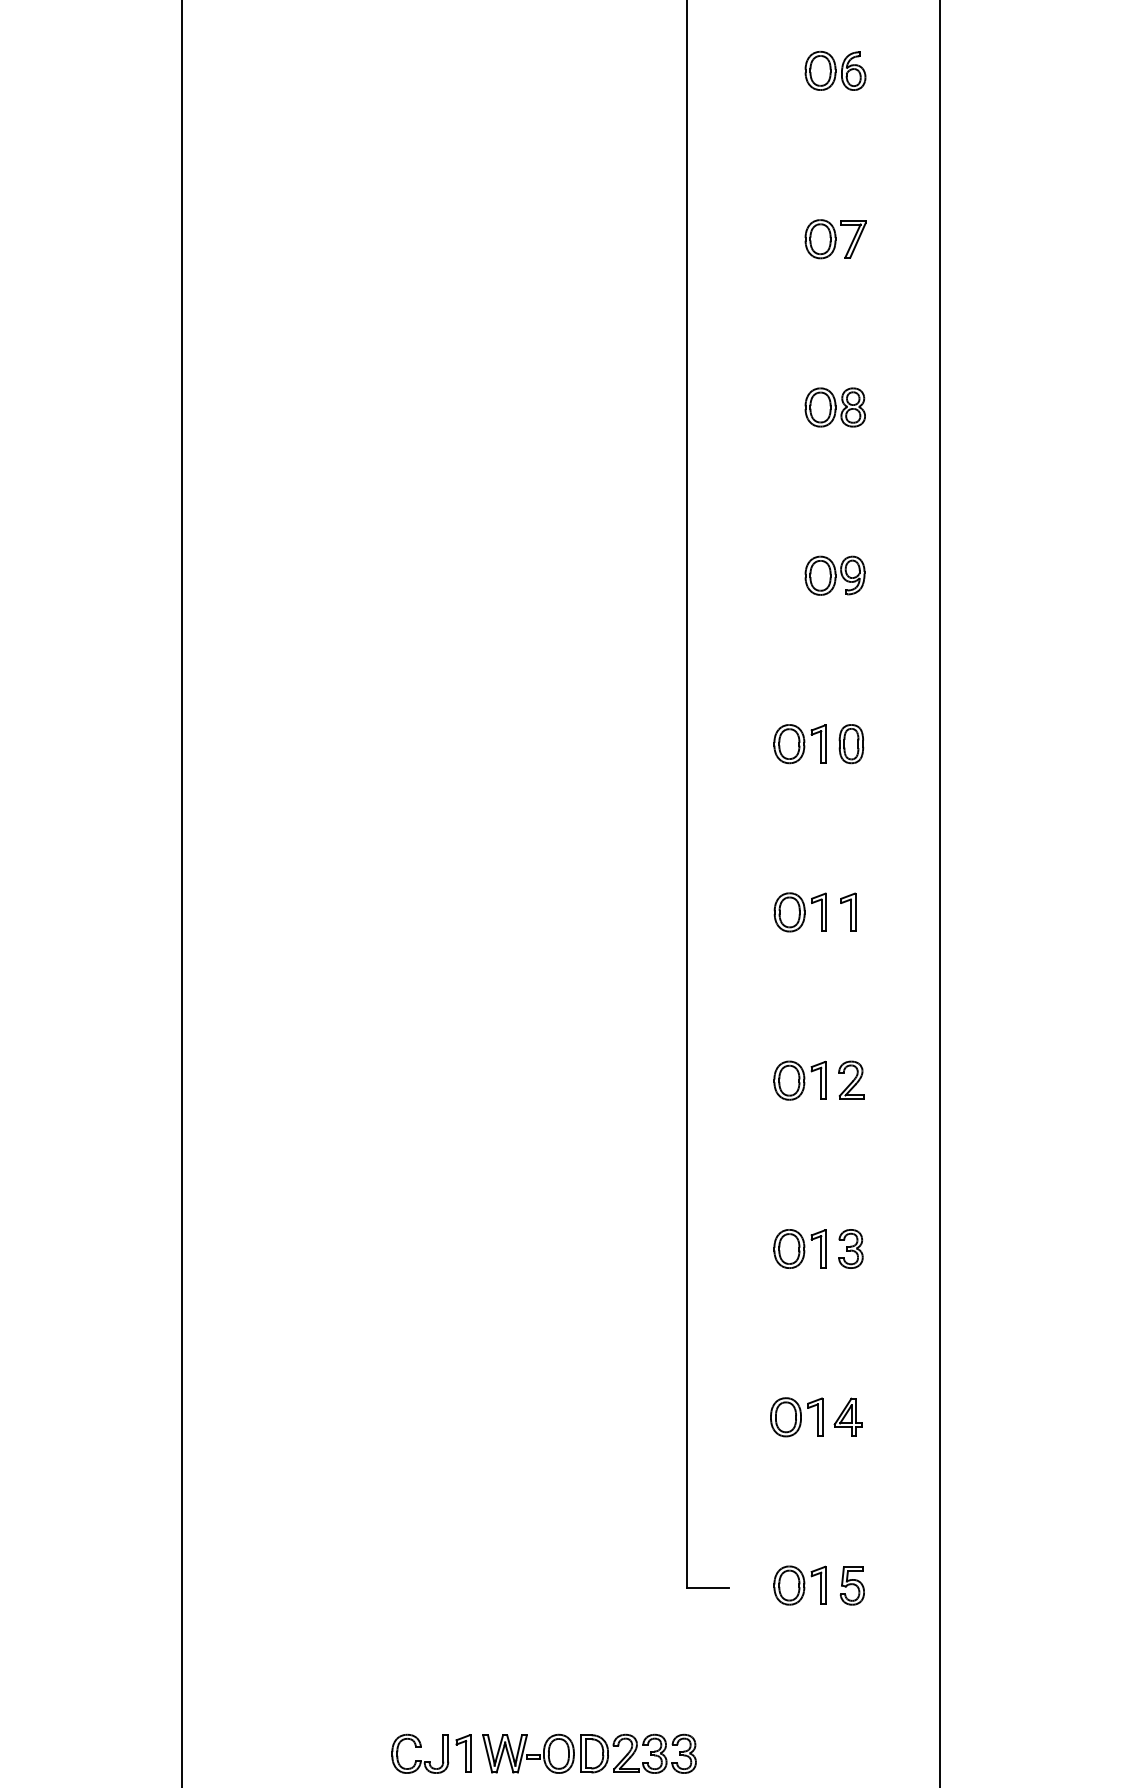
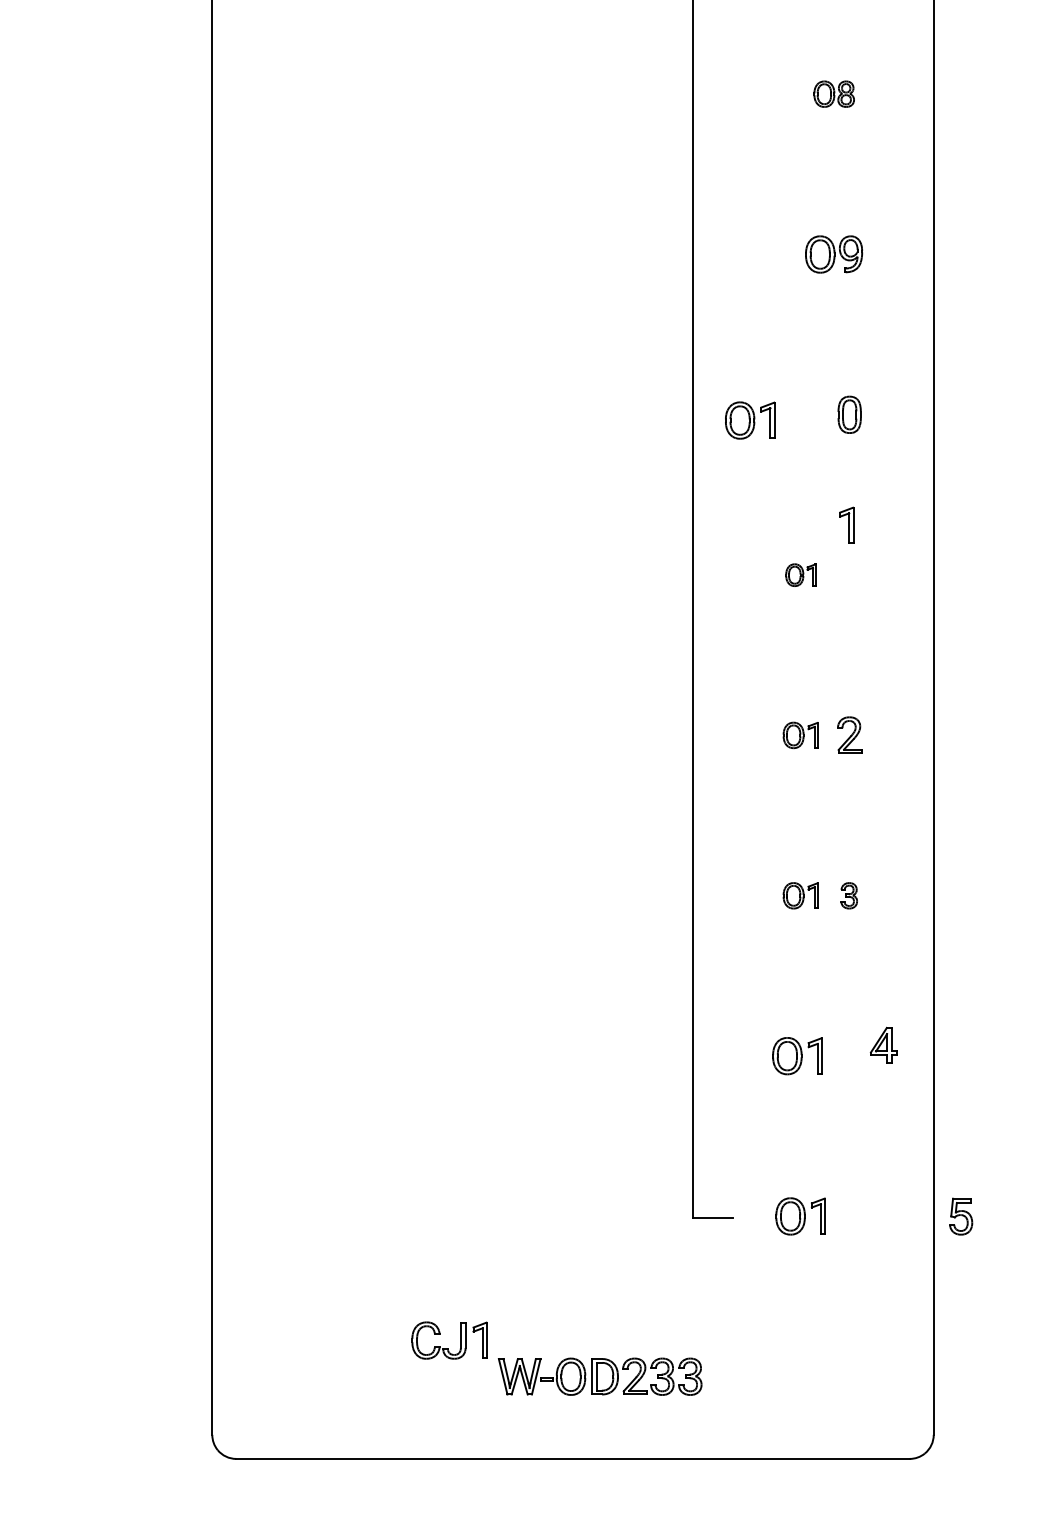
part: (834, 407) -> (833, 94), size x0.7
part: (799, 744) -> (749, 420), moved
part: (848, 911) -> (846, 524), moved
part: (799, 912) -> (800, 575), size x0.6
part: (799, 1080) -> (800, 735), size x0.7
part: (799, 1248) -> (800, 895), size x0.7
part: (850, 1248) -> (848, 895), size x0.7
part: (847, 1416) -> (883, 1044), moved
part: (851, 1585) -> (960, 1216), moved
part: (430, 1761) -> (448, 1347), moved

